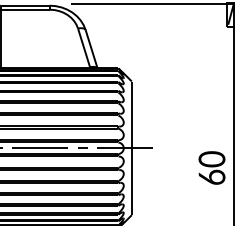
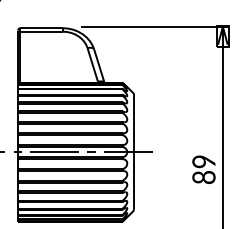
text: (211, 167) -> (203, 168), 60 -> 89

